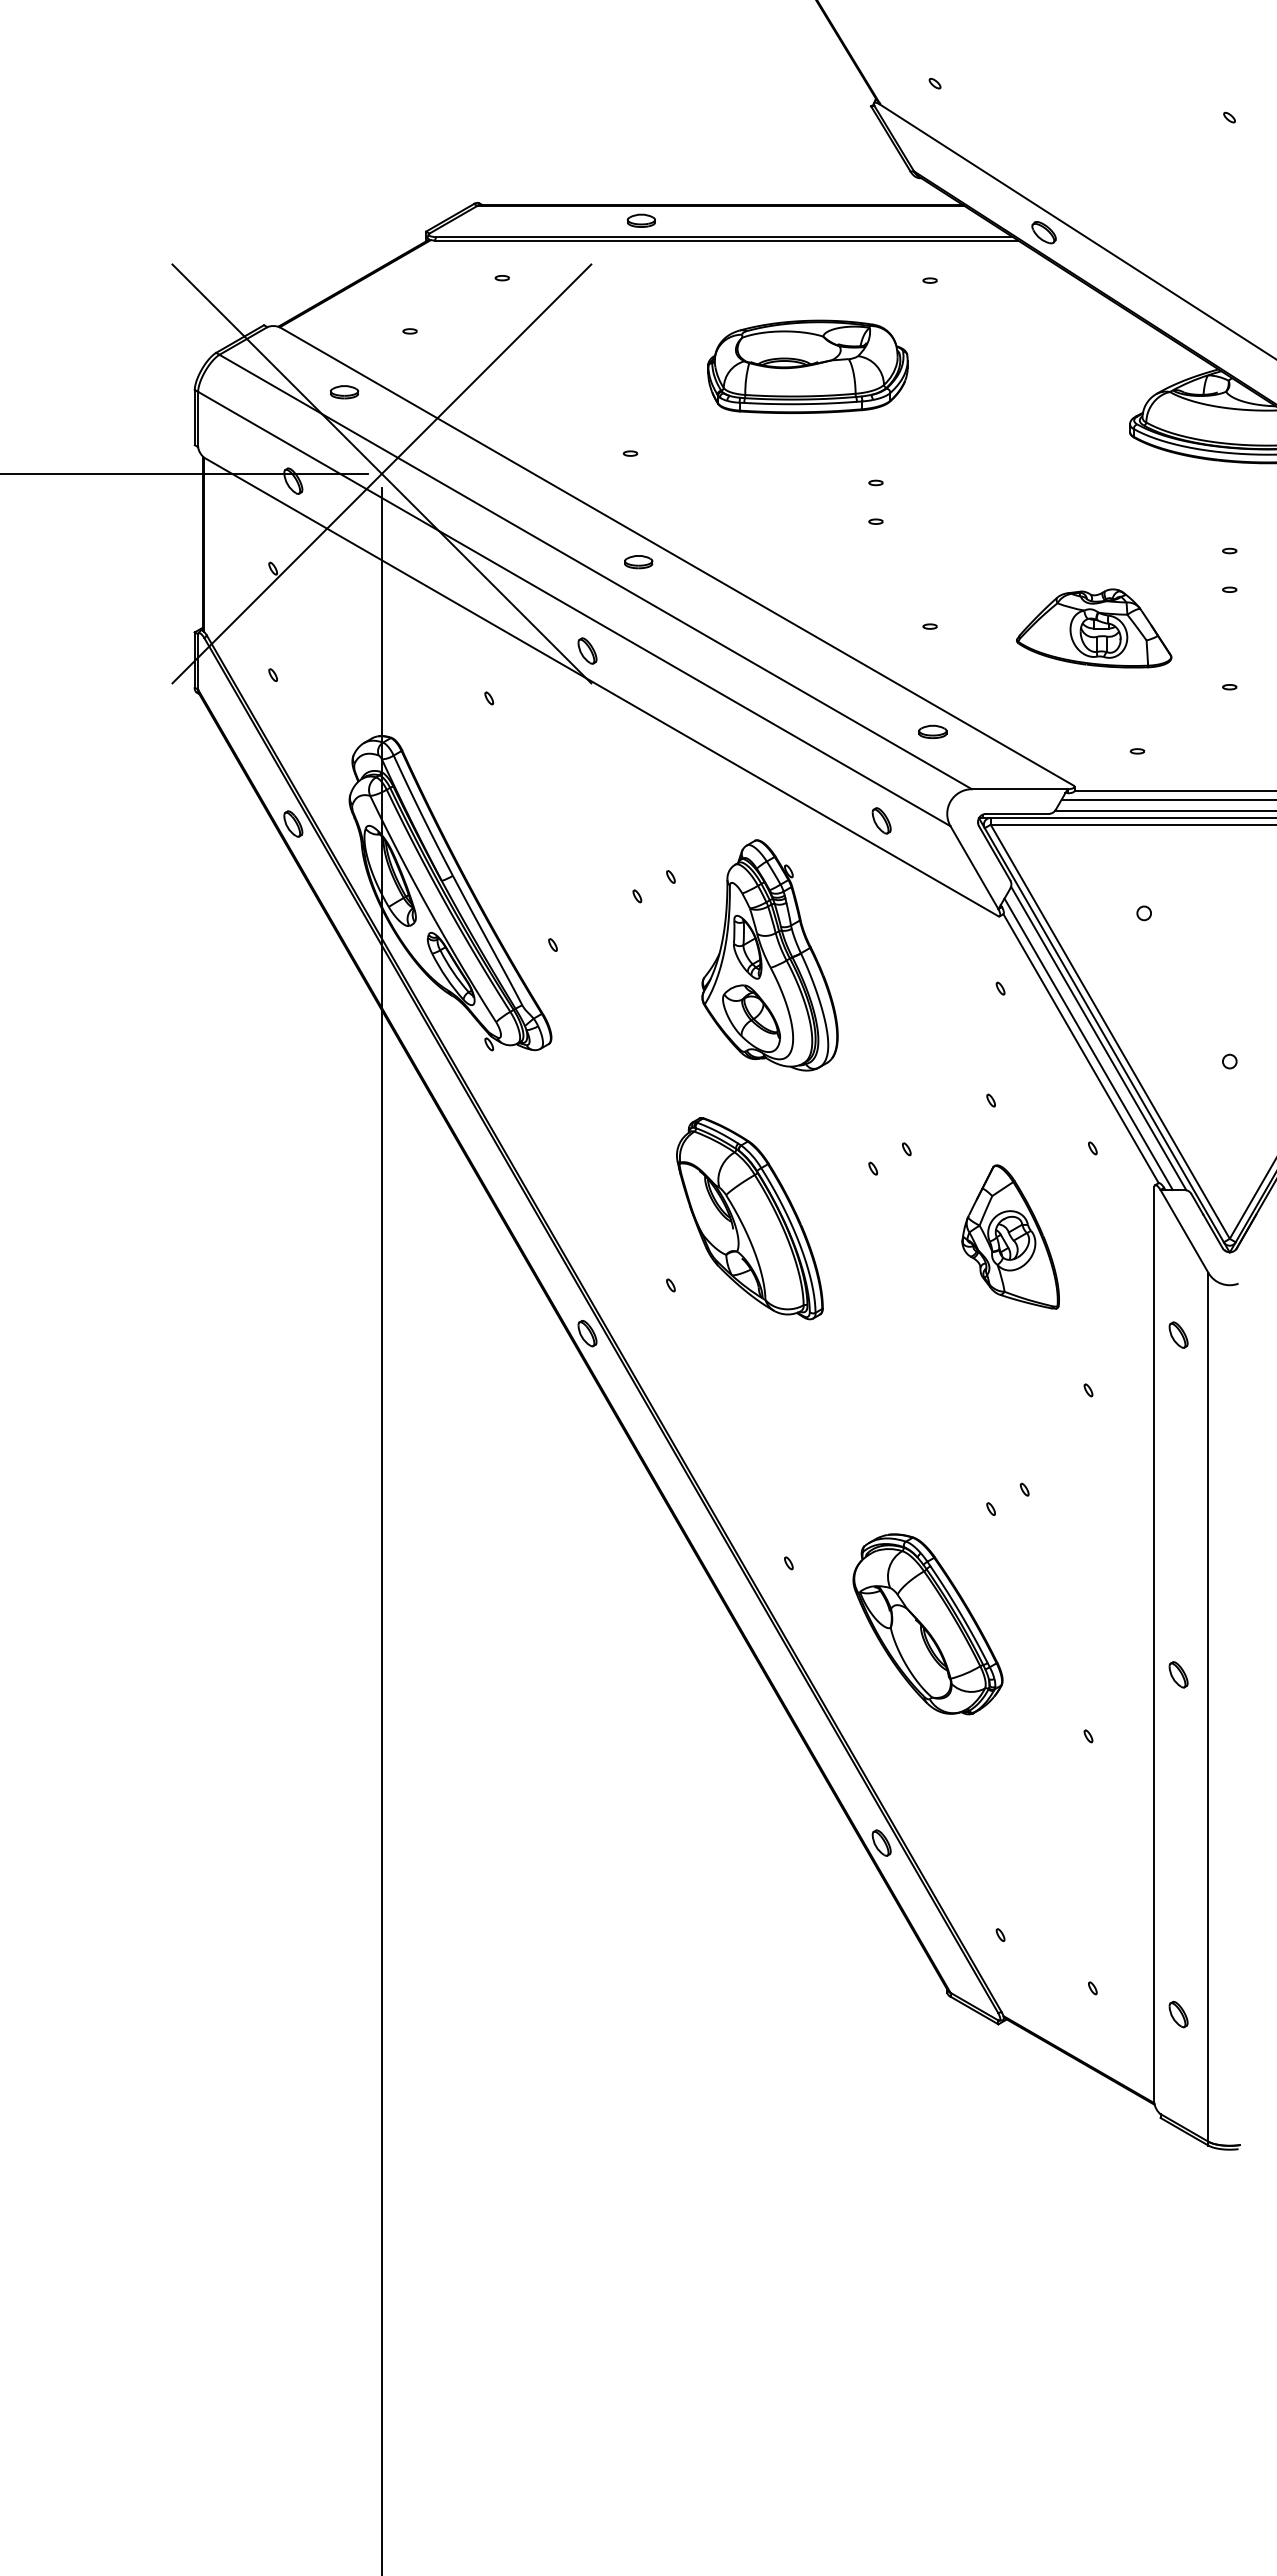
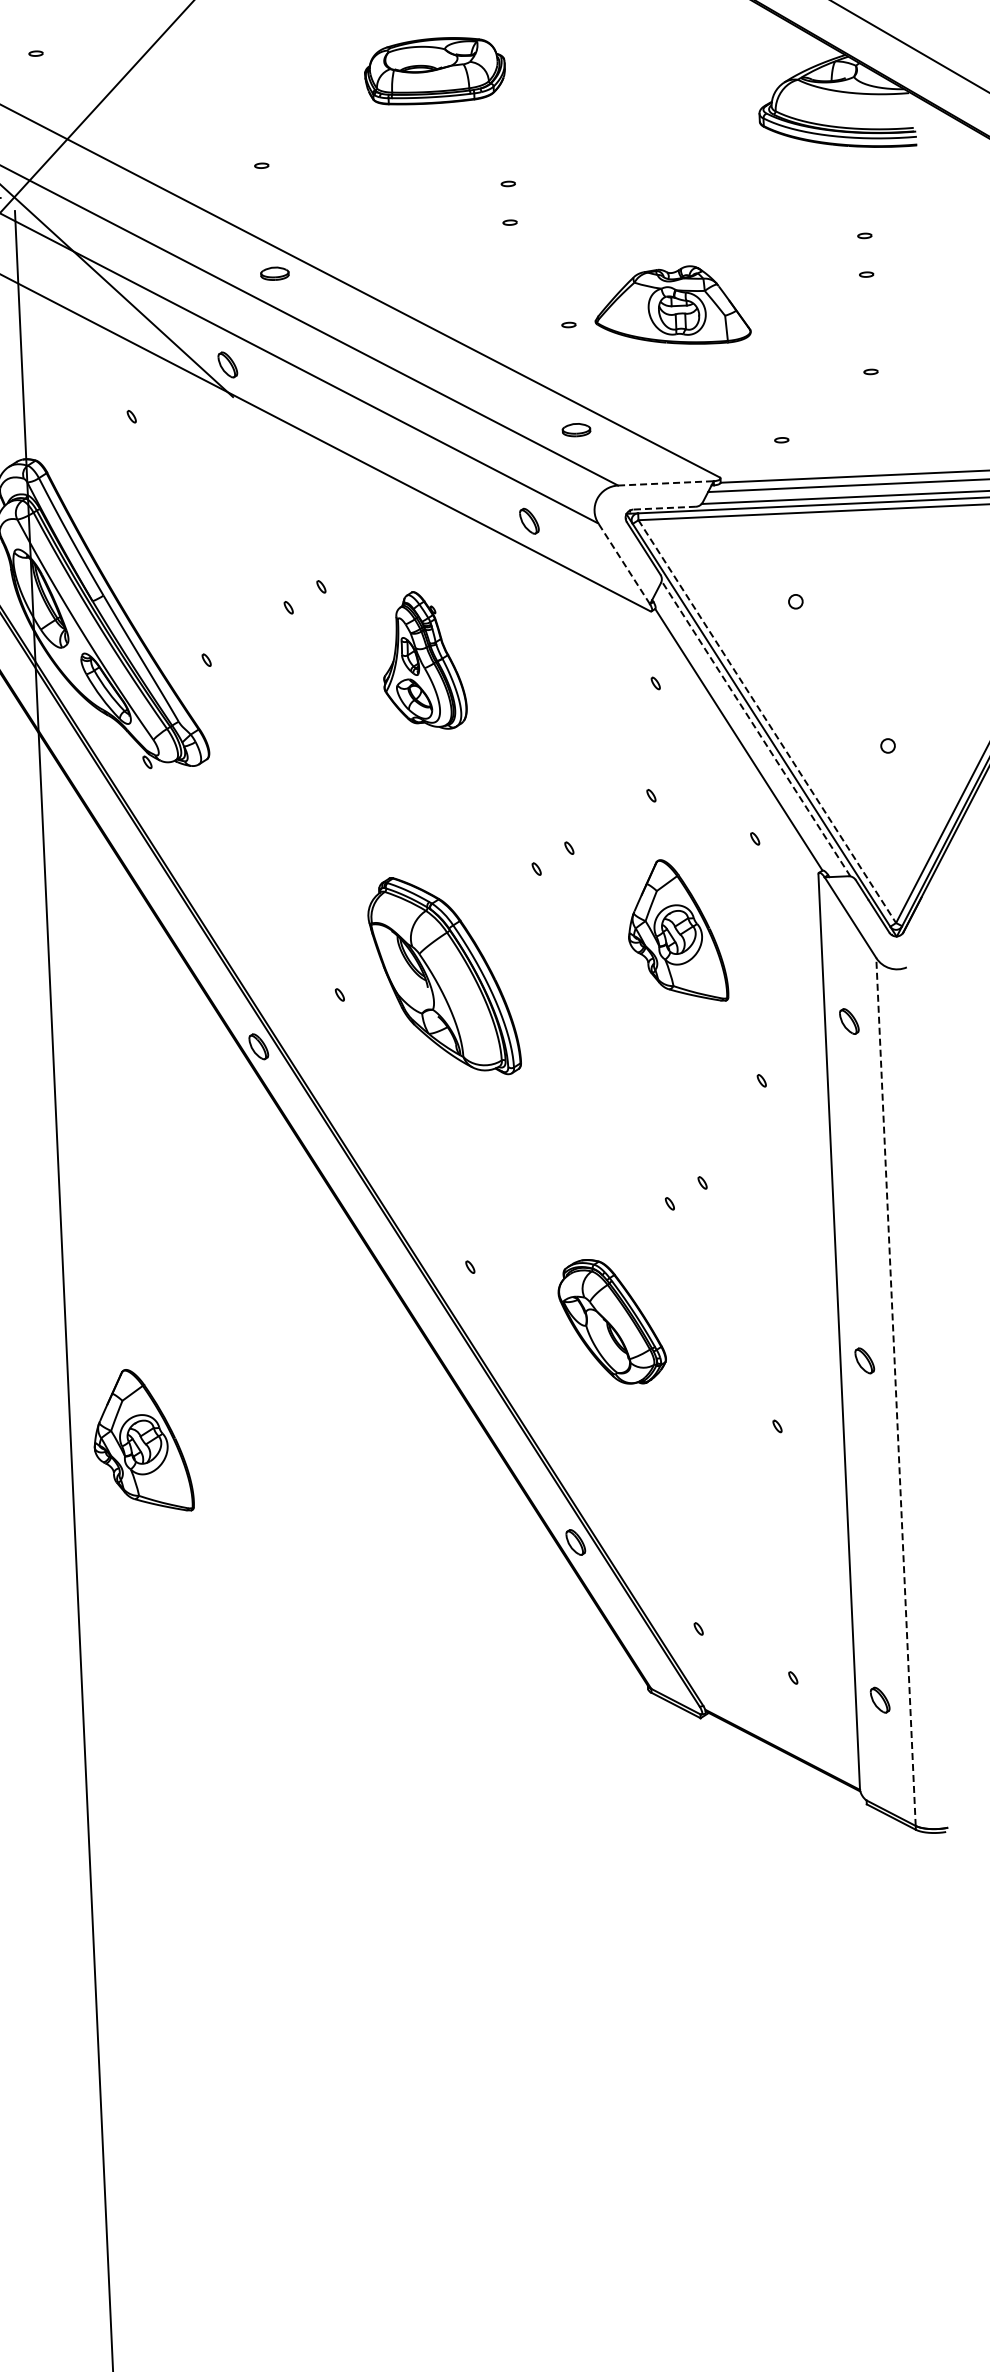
part: (807, 366) -> (434, 70), size x0.7
part: (1094, 628) -> (672, 306), moved
line: (1019, 789) -> (665, 483), solid -> dashed
line: (1016, 813) -> (663, 507), solid -> dashed
line: (974, 867) -> (624, 563), solid -> dashed
part: (769, 955) -> (423, 660), size x0.6
line: (1110, 1032) -> (767, 722), solid -> dashed
line: (1098, 1038) -> (755, 728), solid -> dashed
line: (1088, 1043) -> (746, 734), removed
part: (749, 1218) -> (443, 976), moved
part: (927, 1624) -> (611, 1321), size x0.7
line: (1208, 1706) -> (896, 1391), solid -> dashed
part: (453, 1721) -> (142, 1440), added

